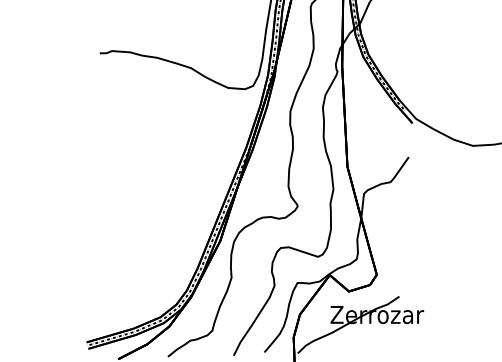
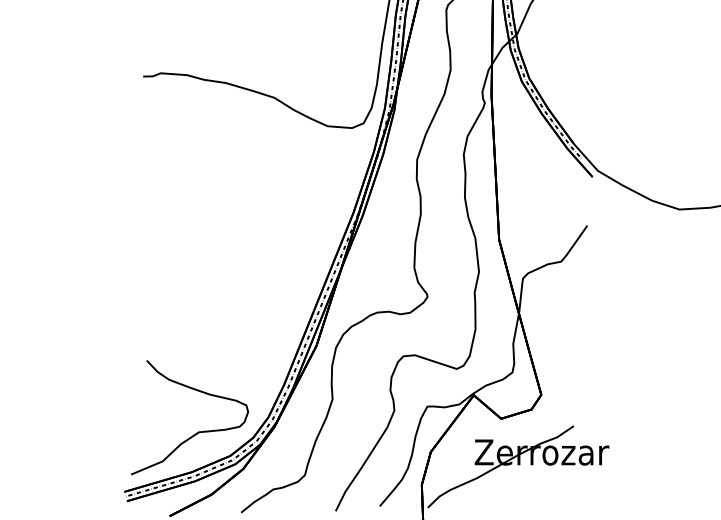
curve: (137, 300) -> (197, 431), added

